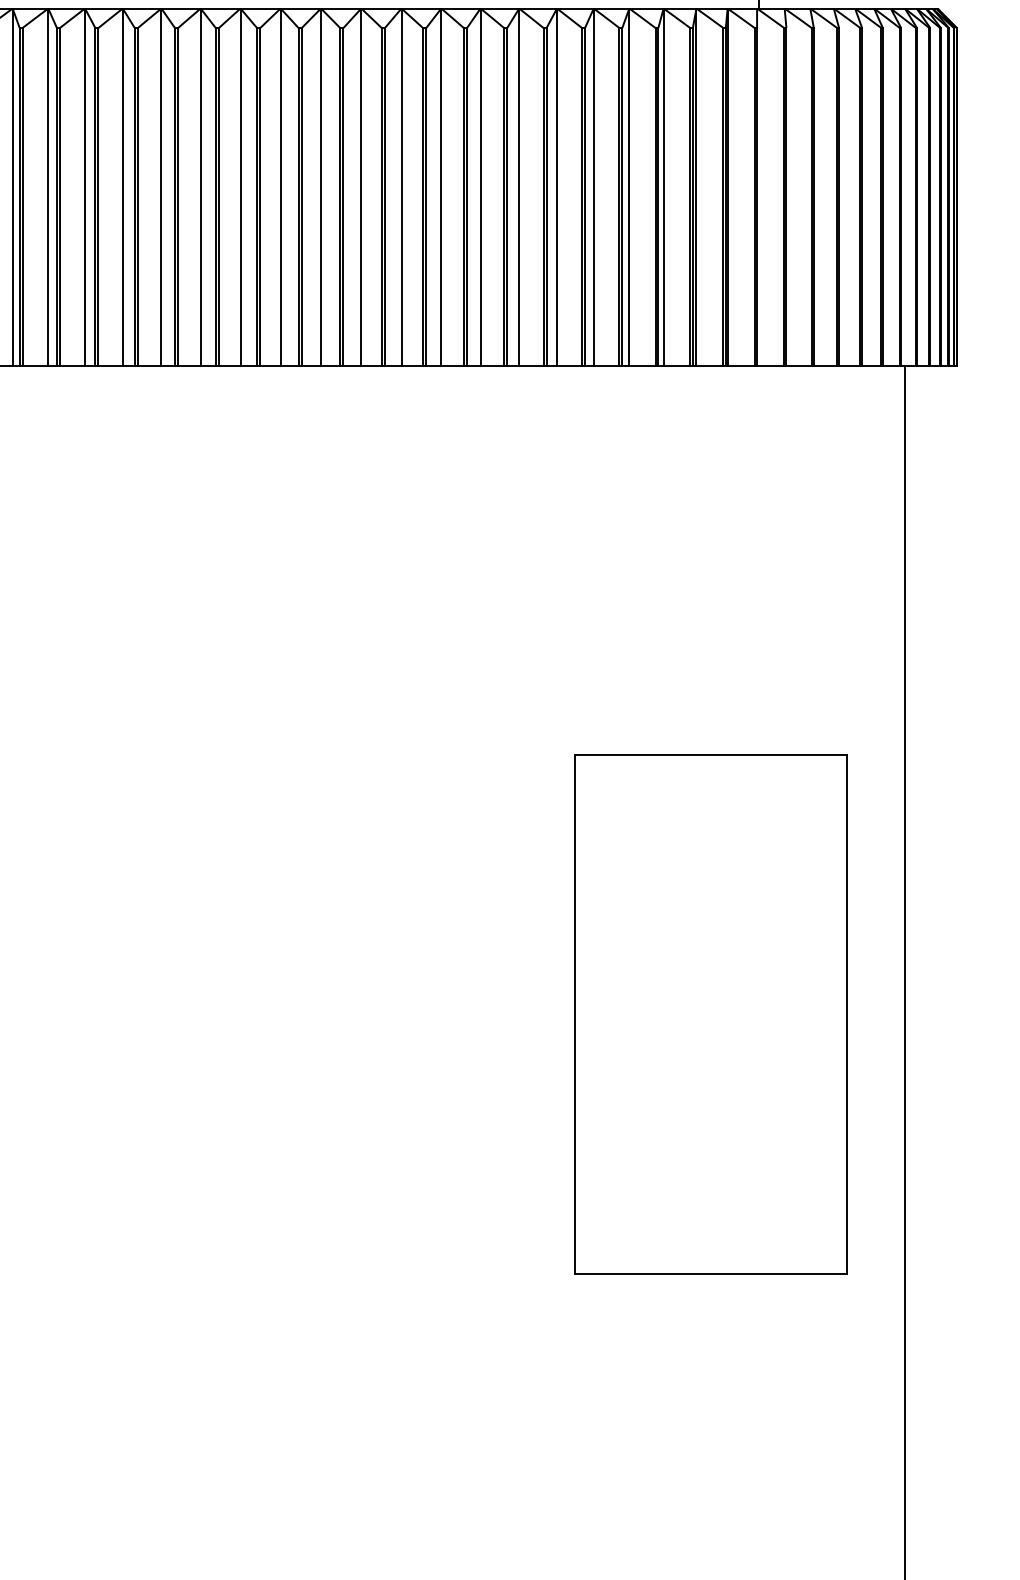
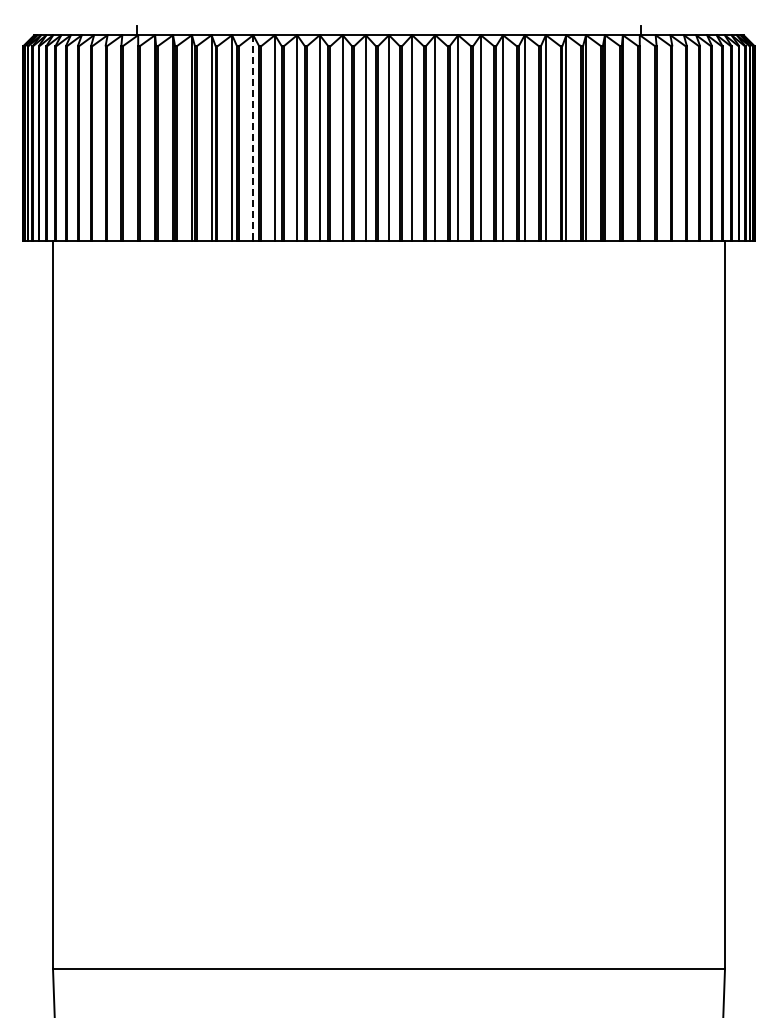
line: (85, 186) -> (253, 137), solid -> dashed
part: (711, 1014) -> (613, 613), removed

